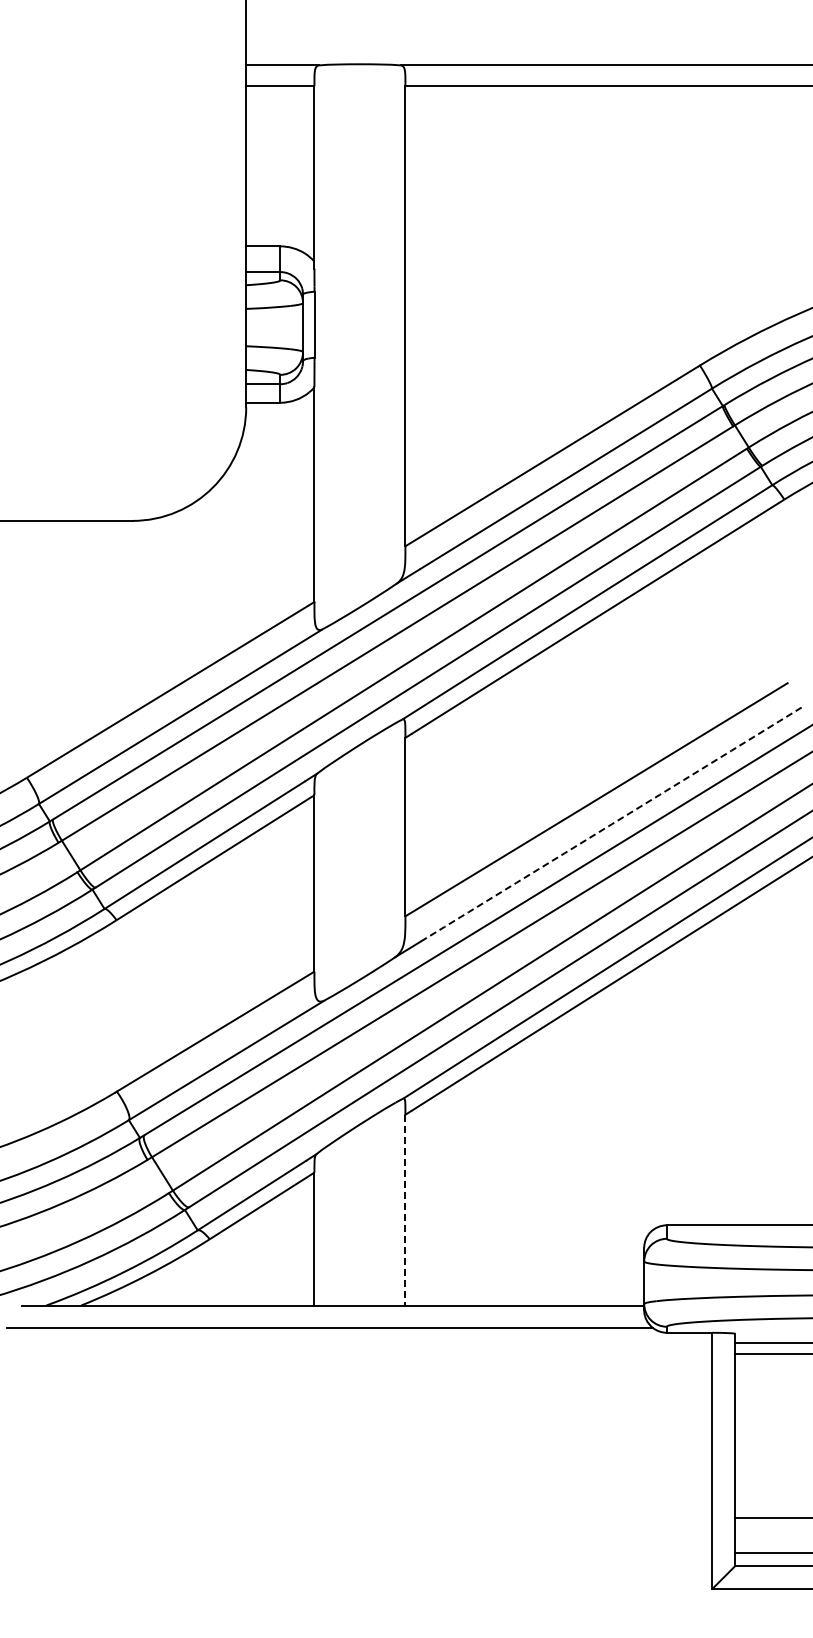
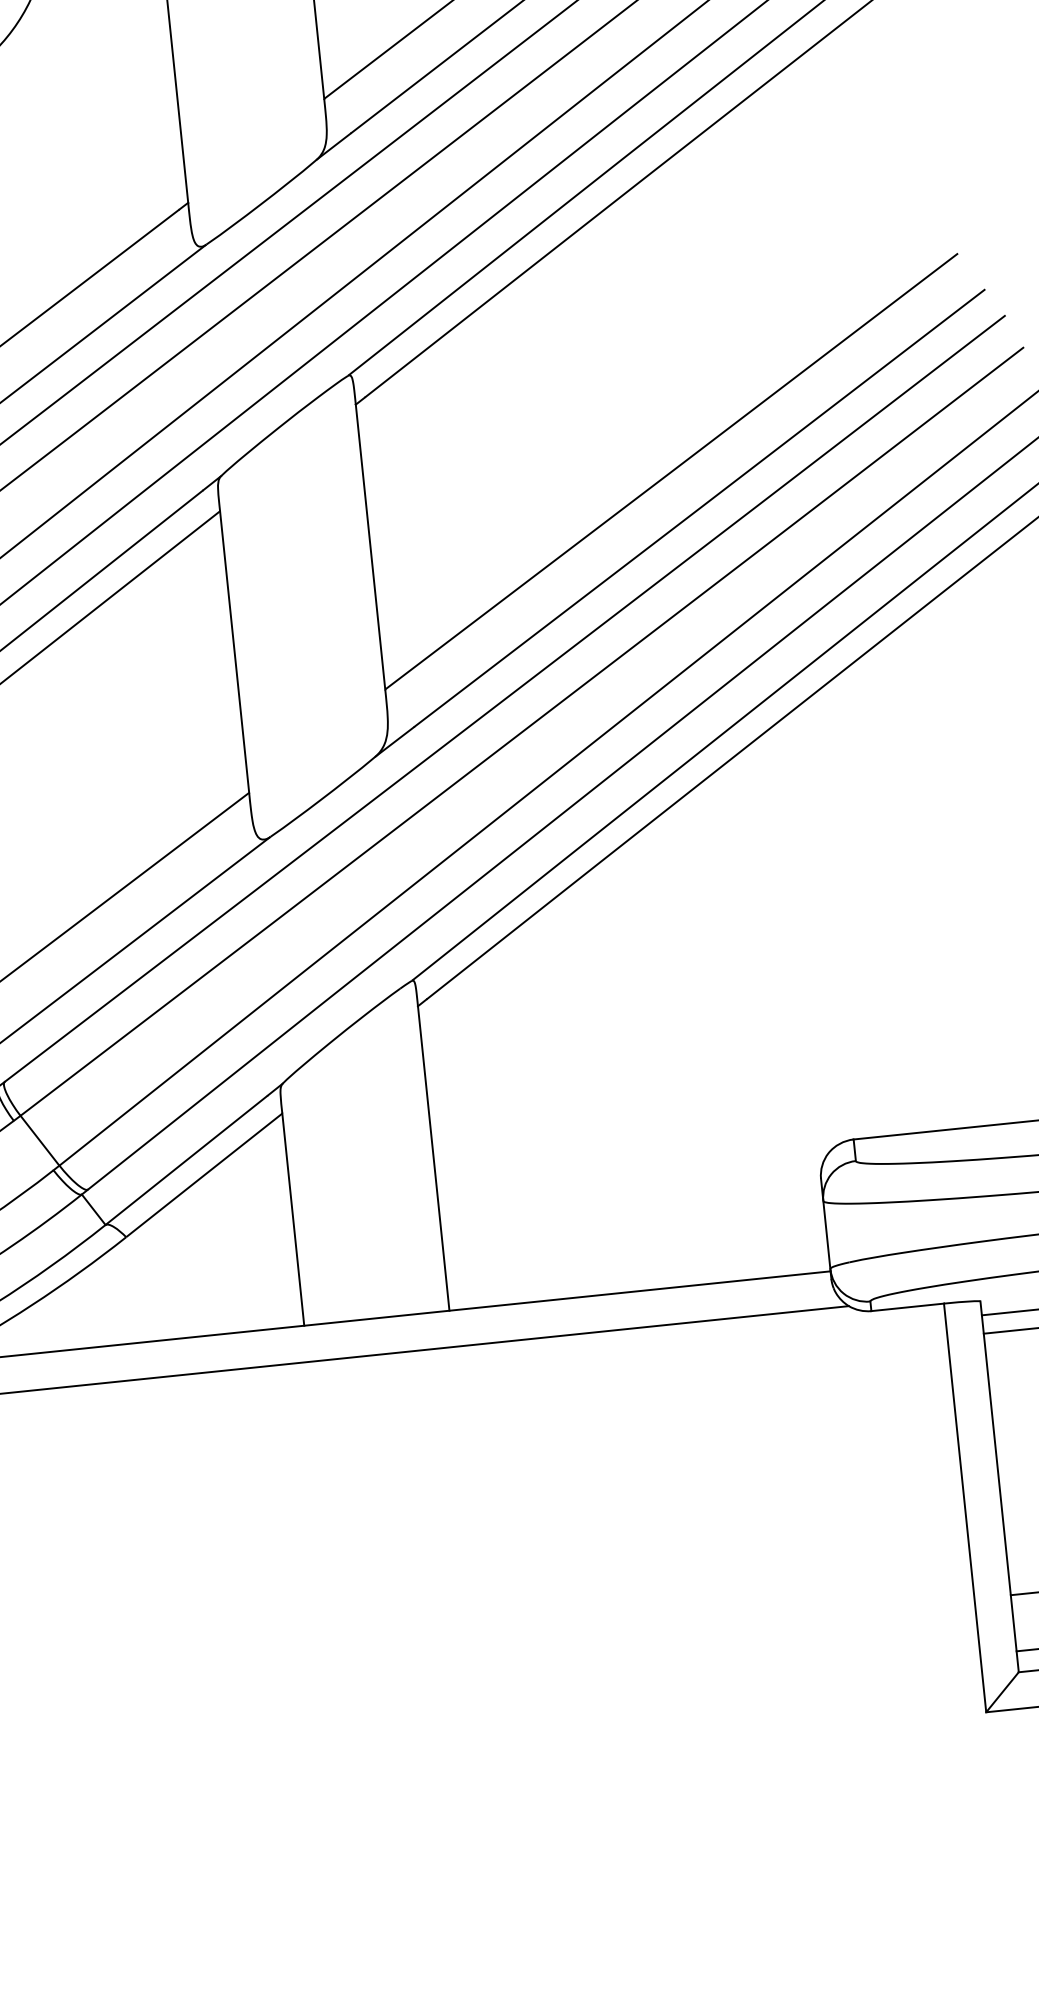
arc: (611, 824) -> (699, 508), dashed -> solid
line: (405, 1210) -> (433, 1159), dashed -> solid

